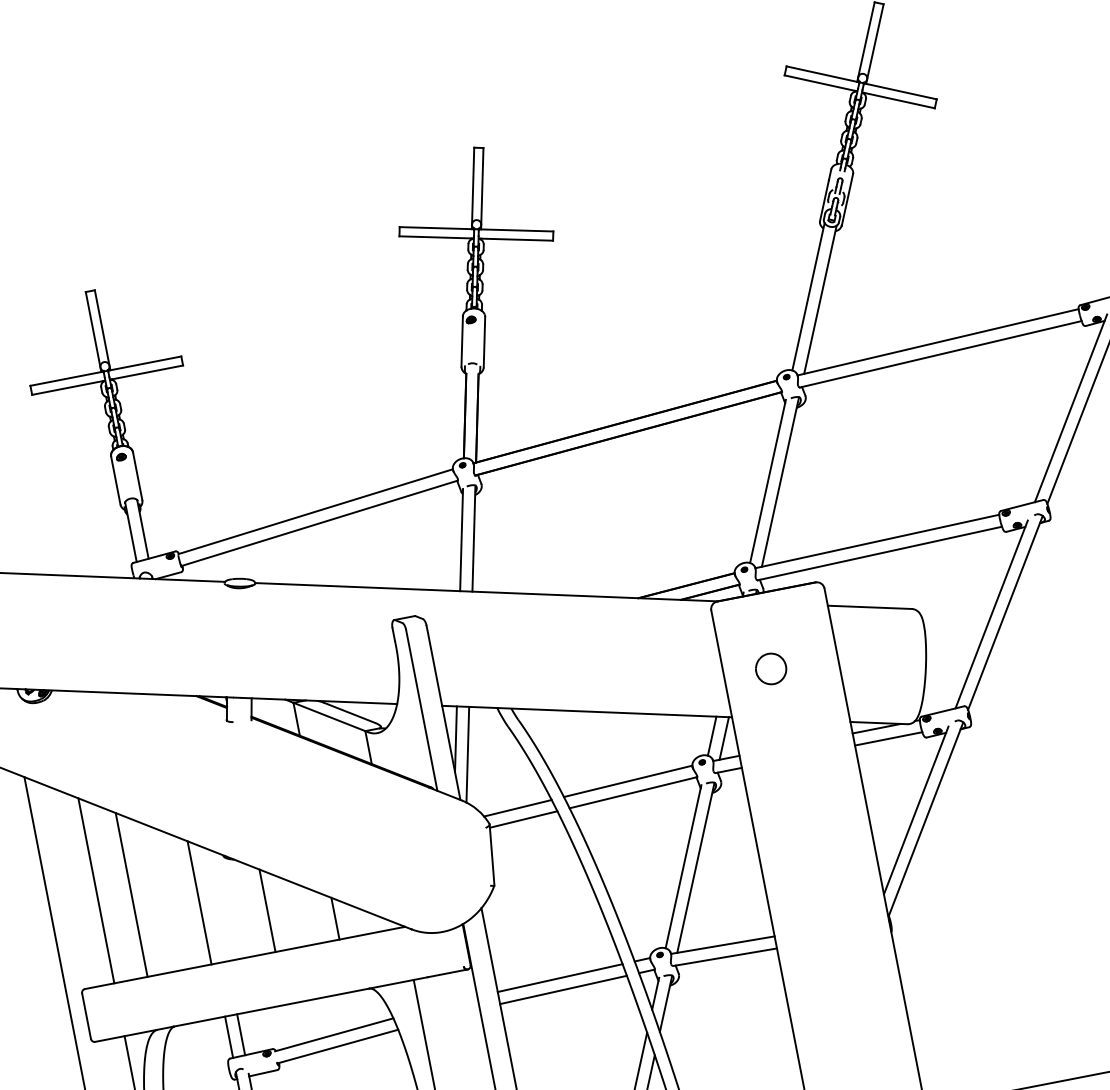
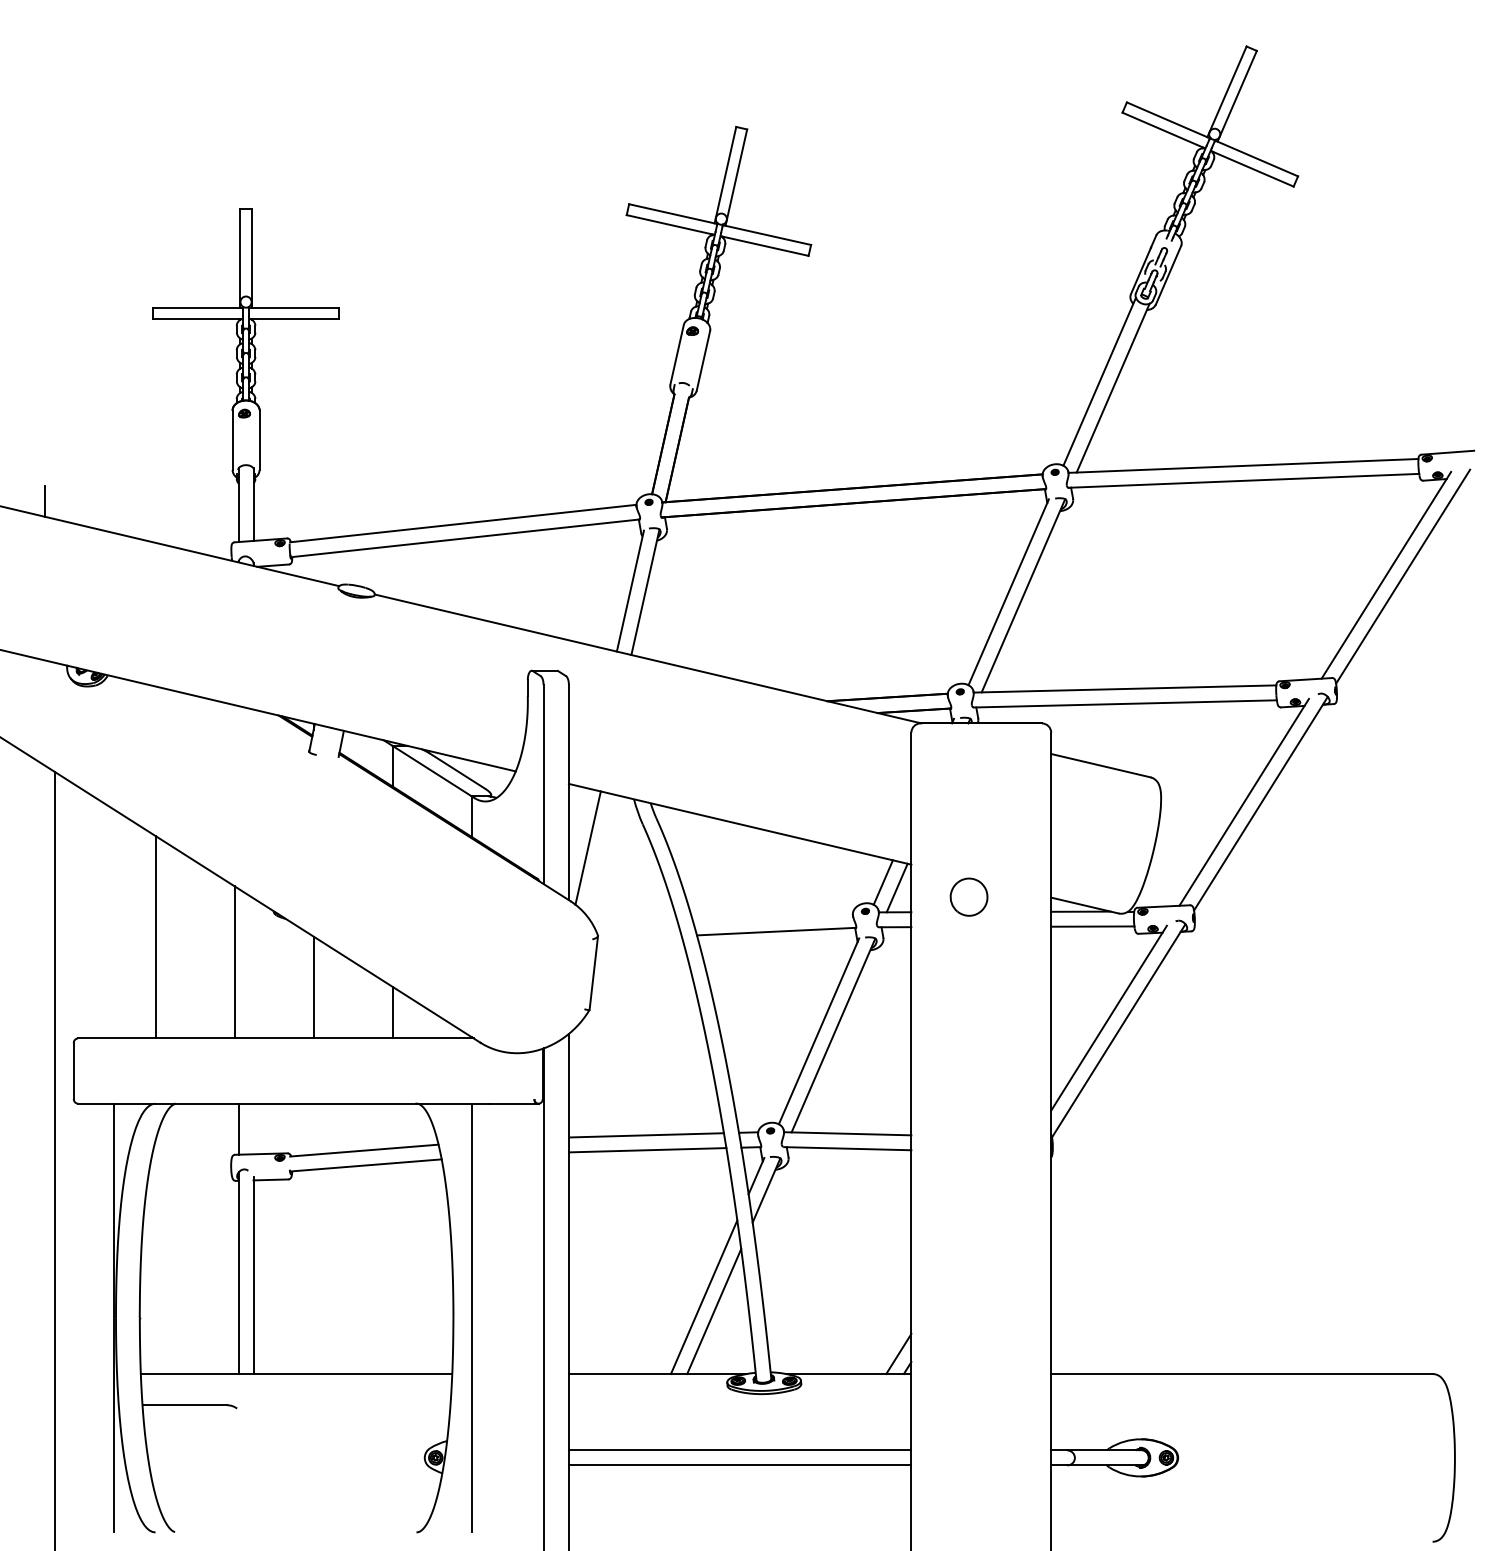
part: (770, 668) -> (968, 896), moved
line: (455, 738) -> (577, 826), removed
line: (627, 781) -> (772, 916), removed
line: (518, 808) -> (635, 923), removed
line: (523, 819) -> (639, 938), removed
line: (96, 890) -> (114, 923), removed
line: (241, 1034) -> (253, 1128), removed

